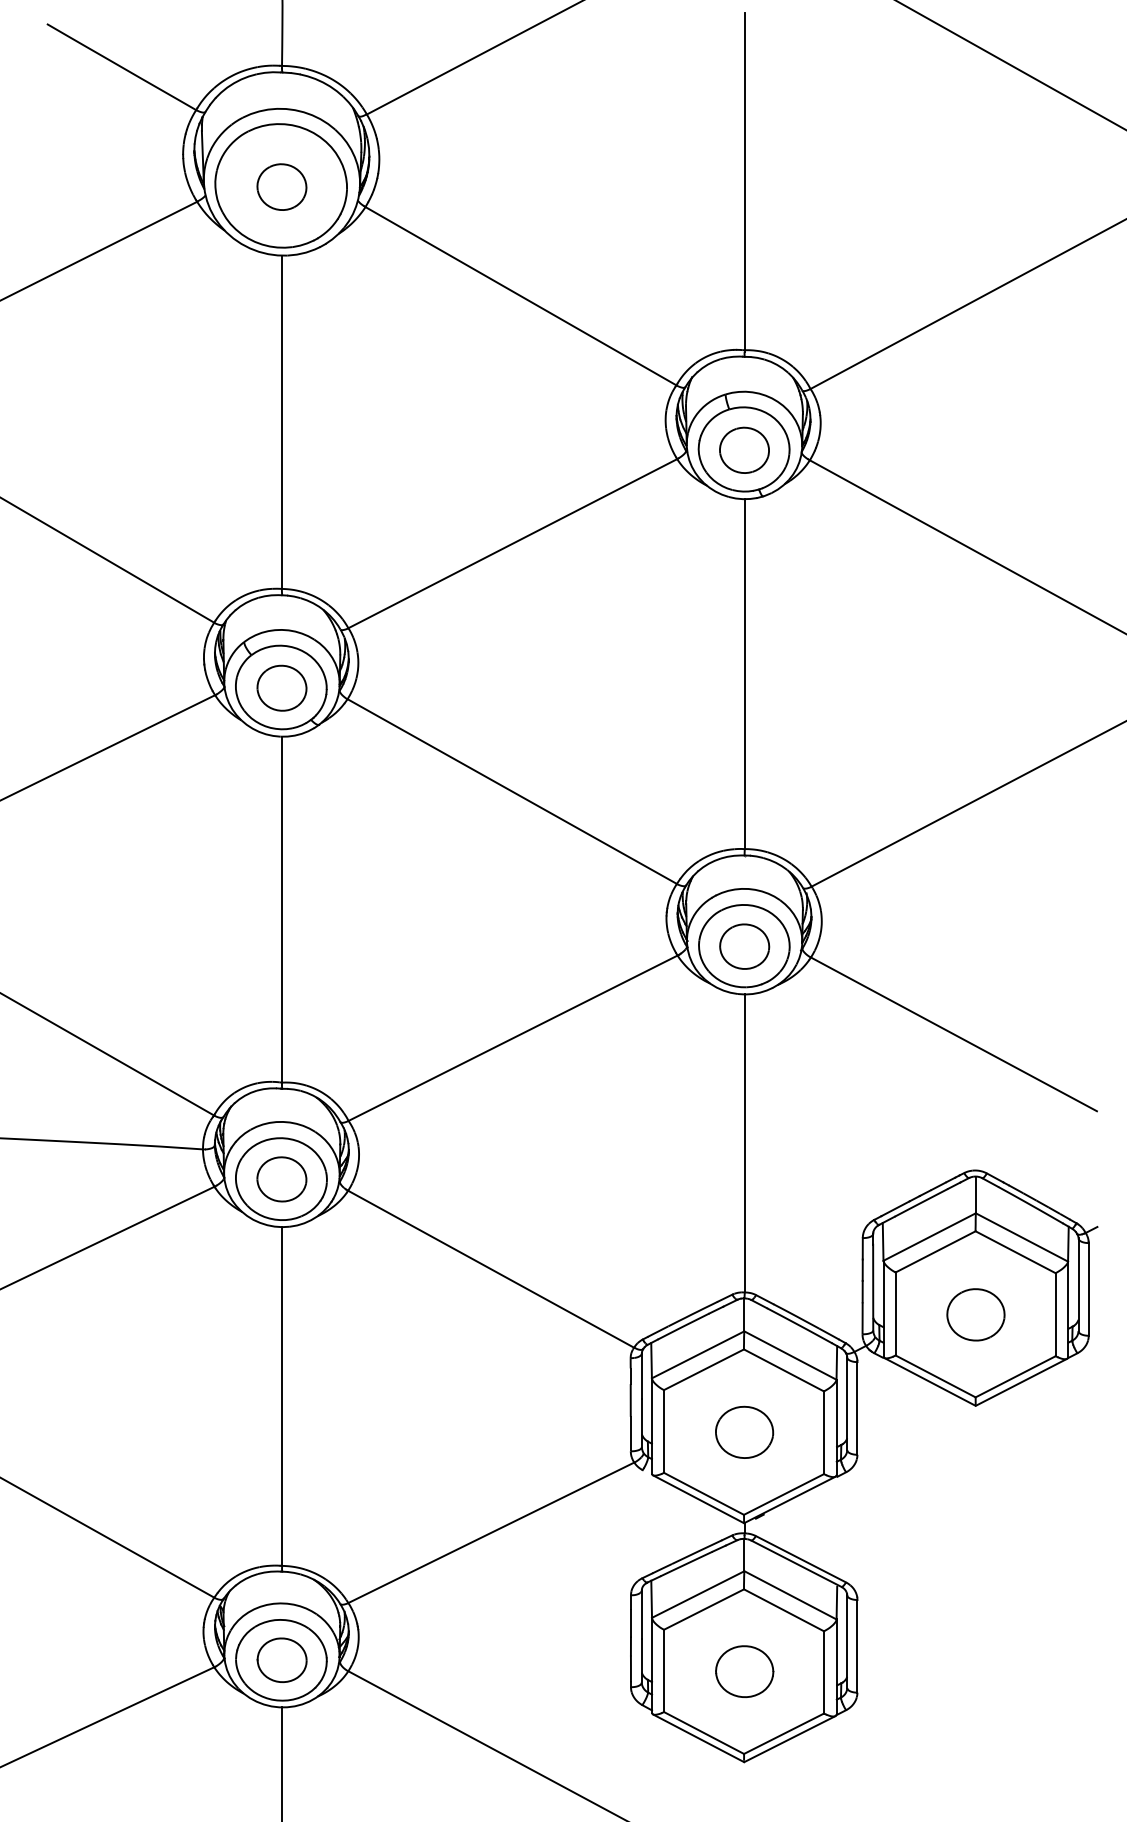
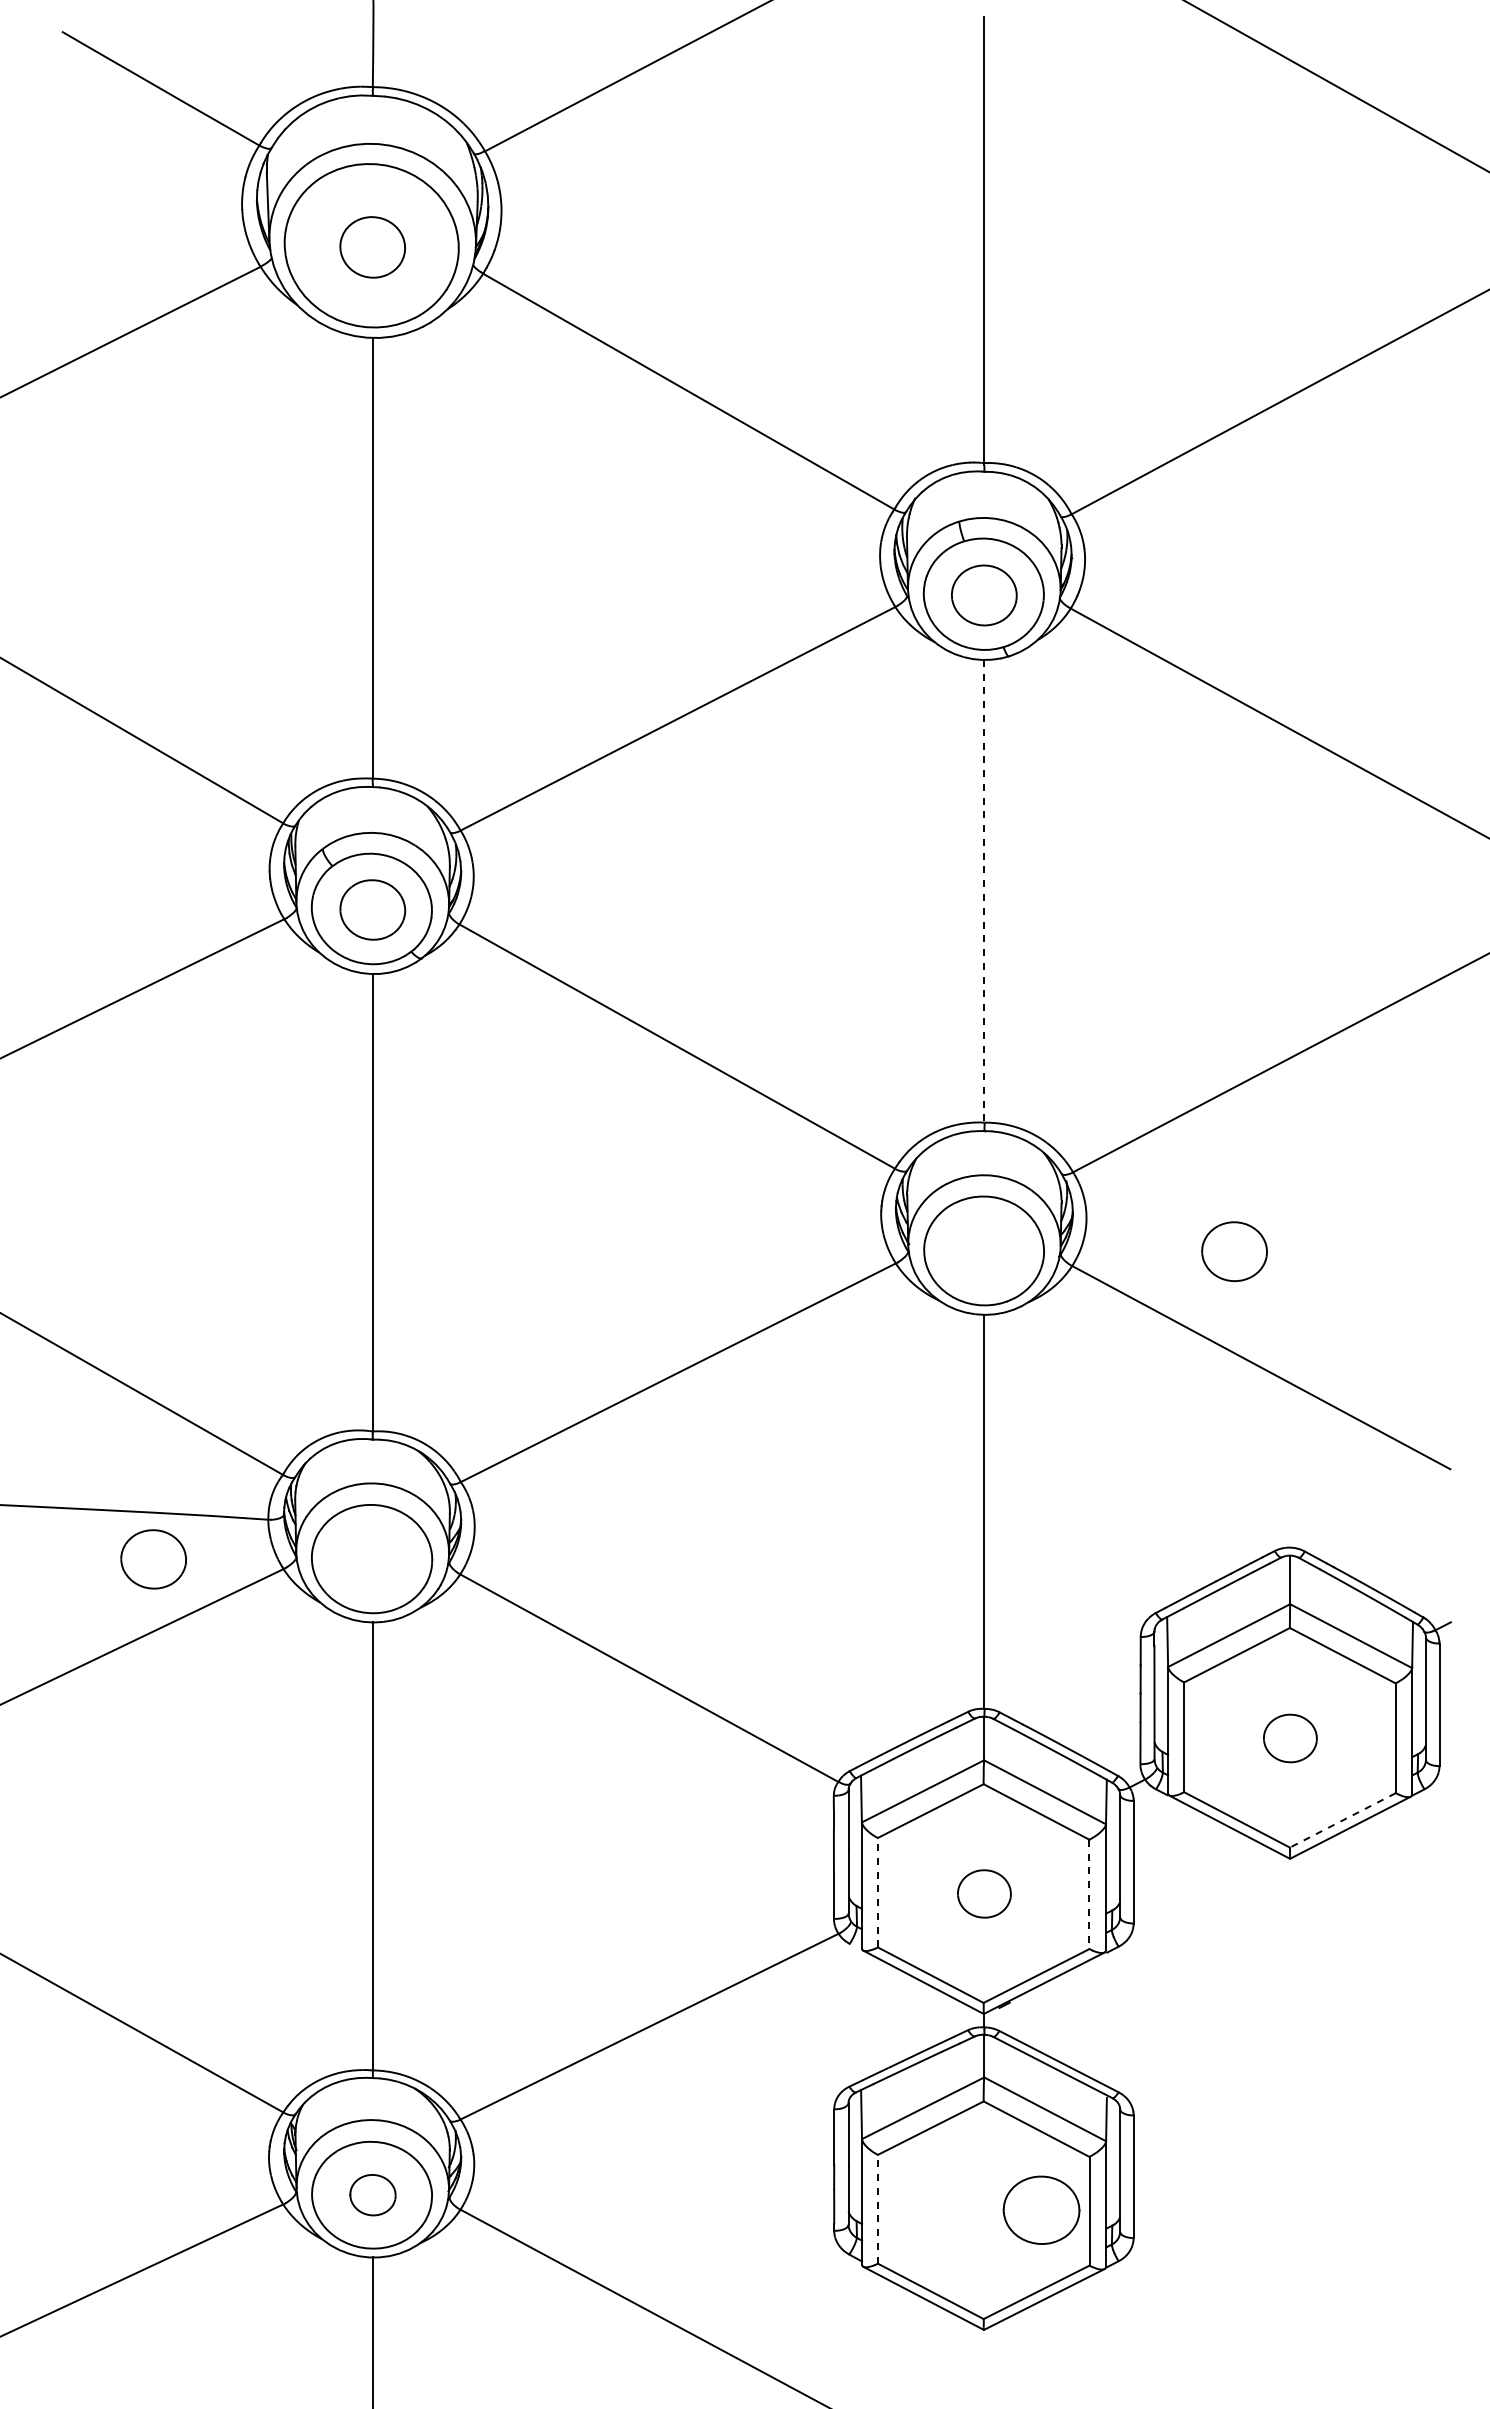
line: (744, 674) -> (984, 891), solid -> dashed
part: (744, 946) -> (1234, 1251), moved
part: (281, 1179) -> (153, 1559), moved
part: (976, 1314) -> (1290, 1738), size x0.7
line: (1015, 1376) -> (1342, 1820), solid -> dashed
line: (663, 1431) -> (877, 1892), solid -> dashed
part: (744, 1432) -> (984, 1893), size x0.7
line: (824, 1432) -> (1089, 1894), solid -> dashed
part: (281, 1659) -> (372, 2194), size x0.7
line: (663, 1670) -> (877, 2208), solid -> dashed
part: (744, 1671) -> (1041, 2209), moved

